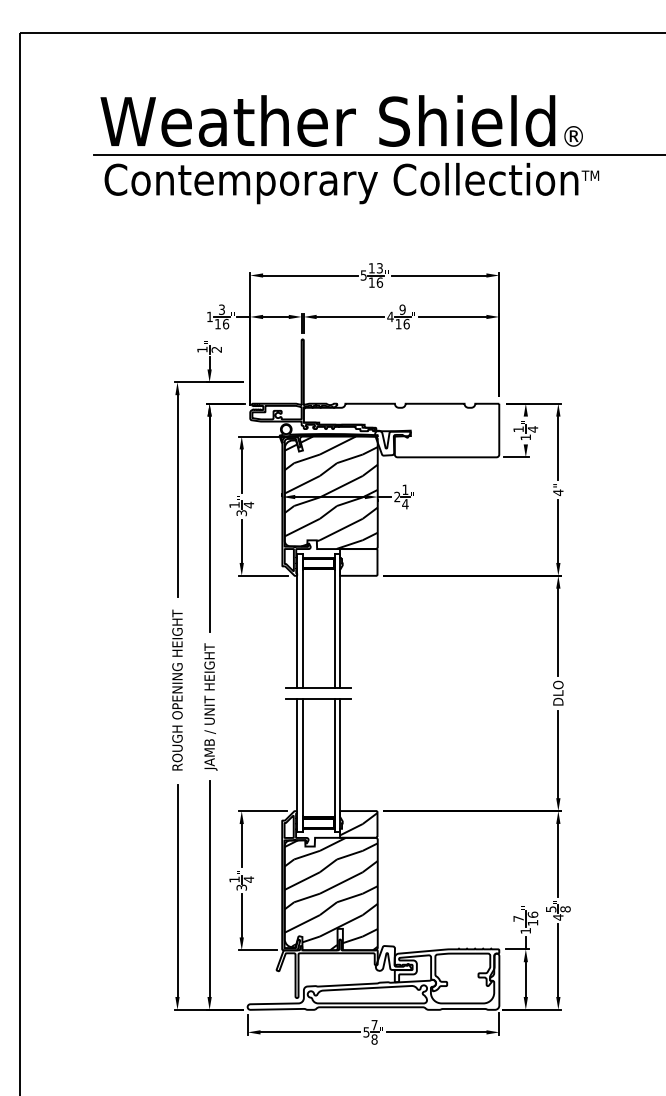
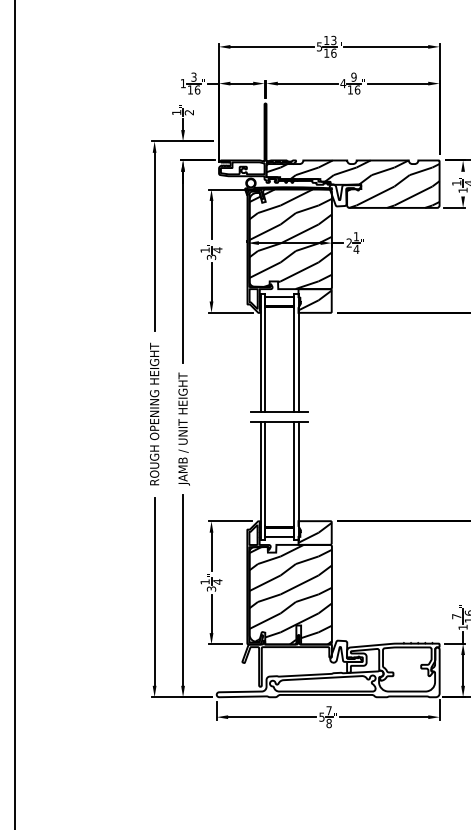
hatch: (401, 430) -> (352, 184), added
hatch: (358, 561) -> (314, 300), added

